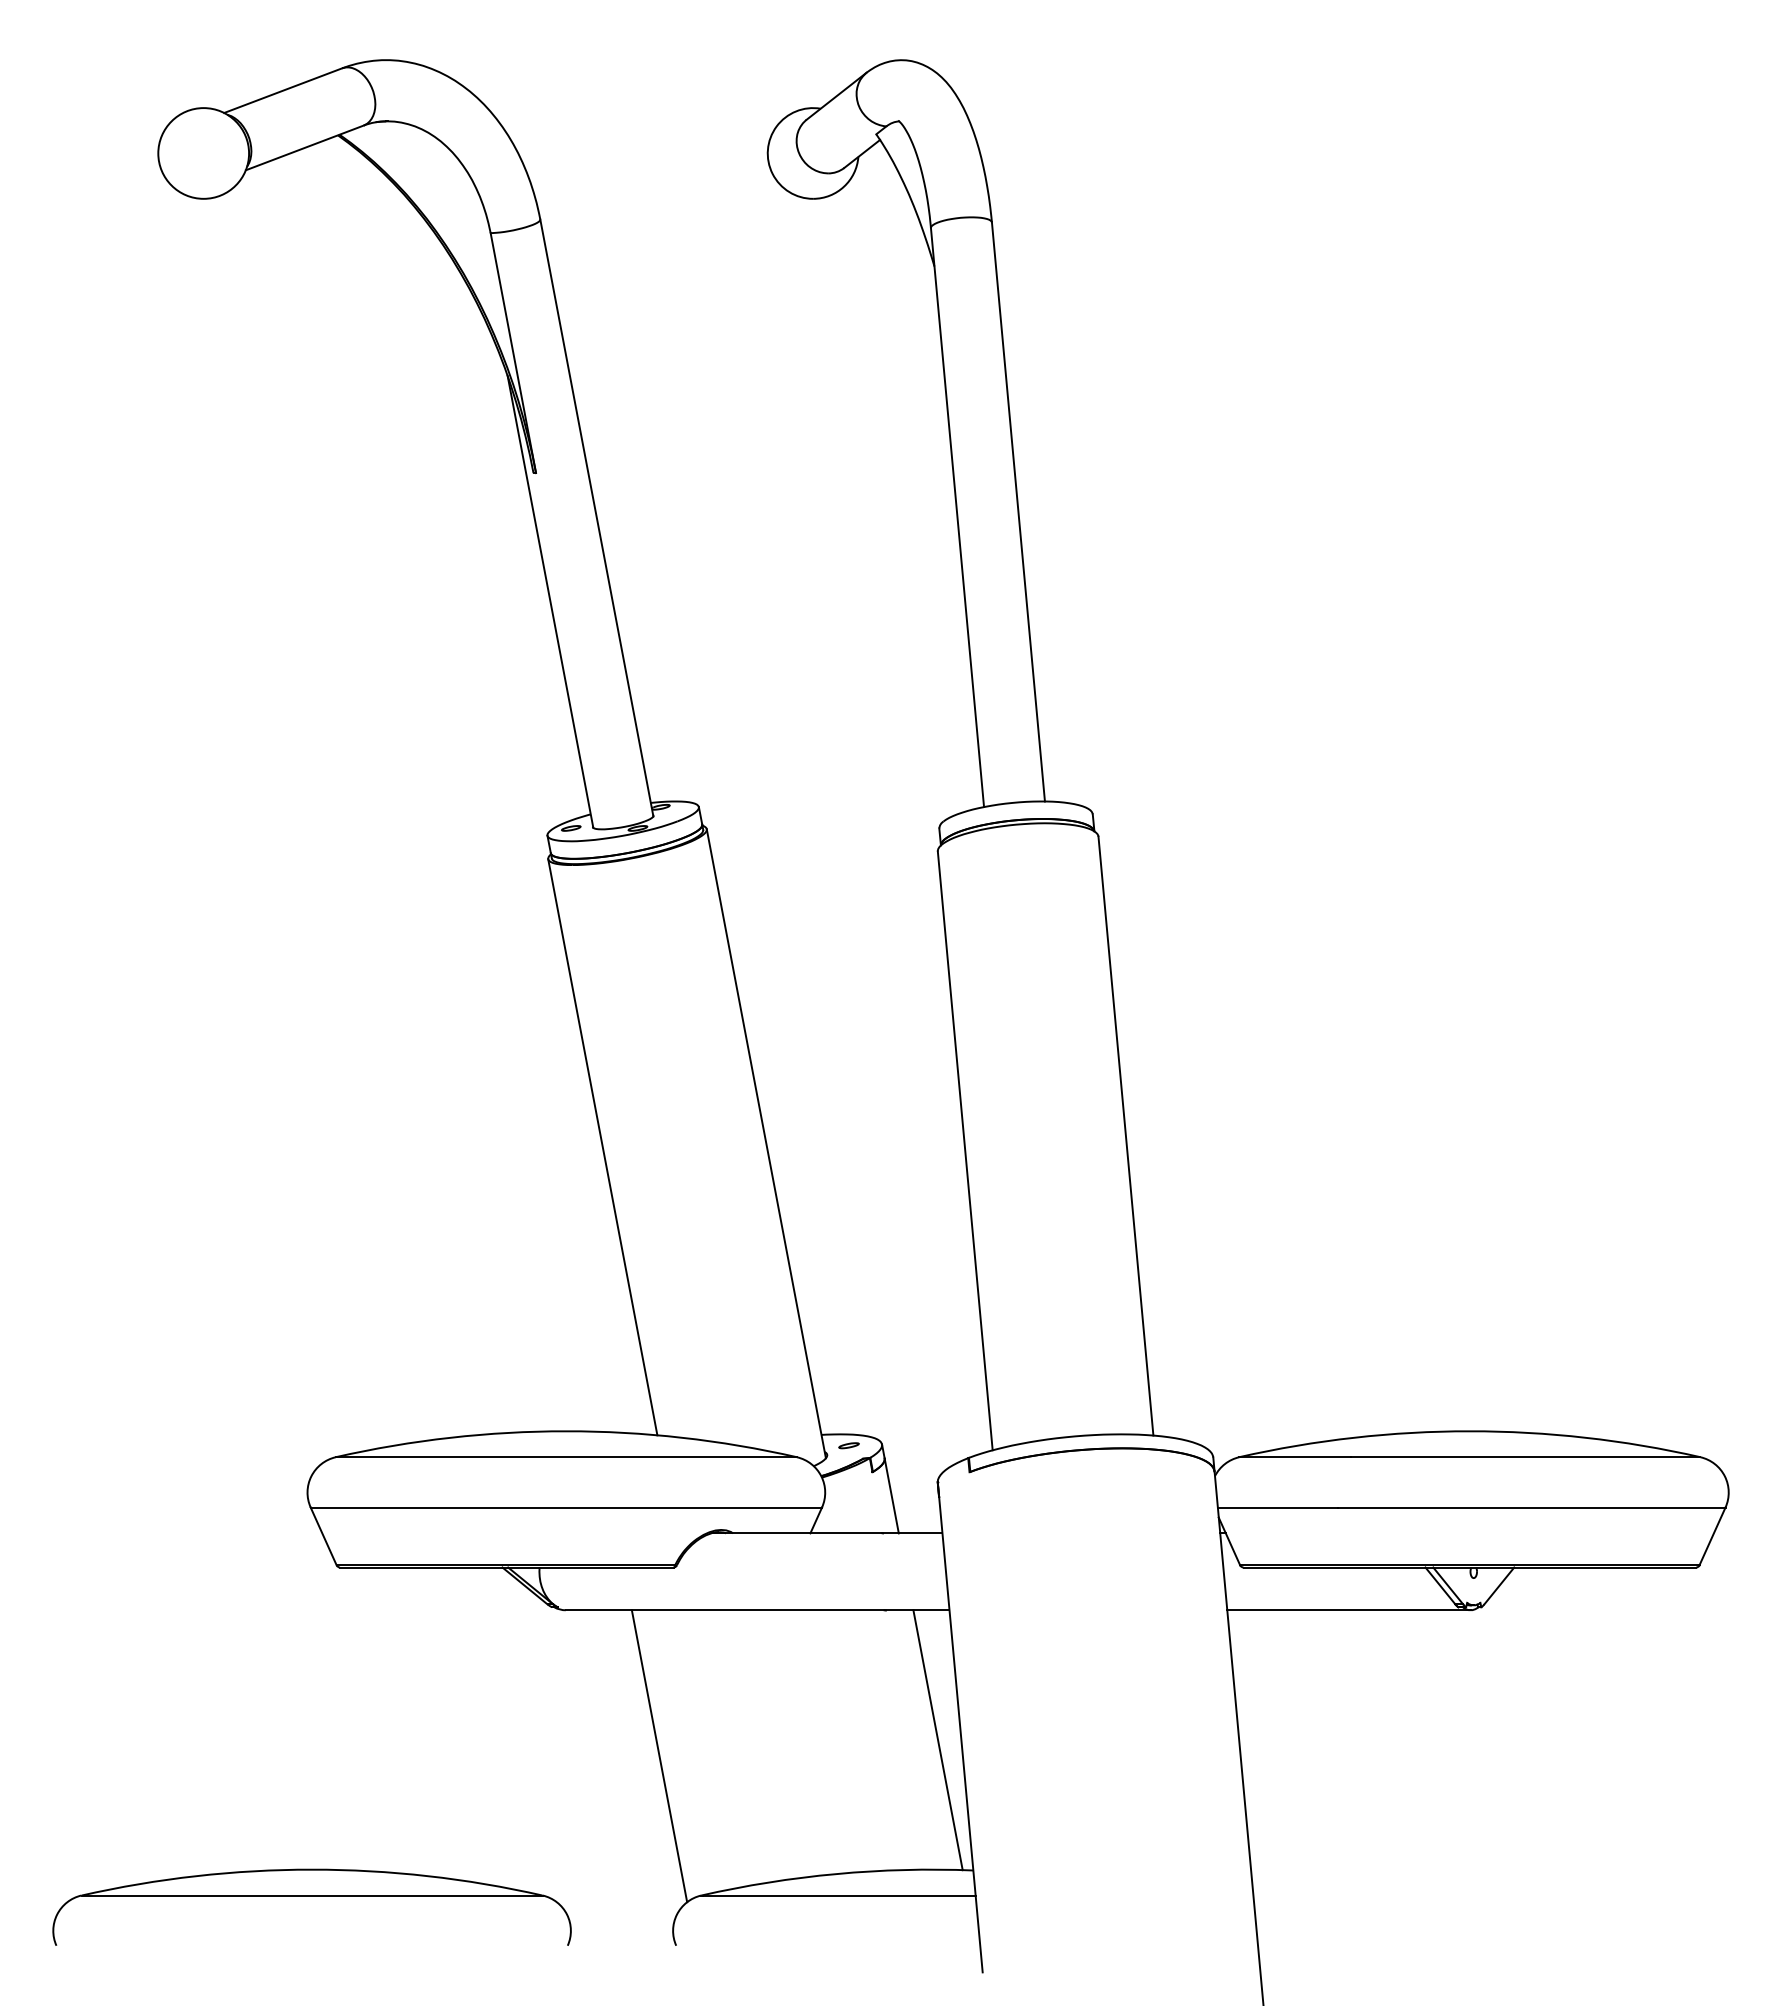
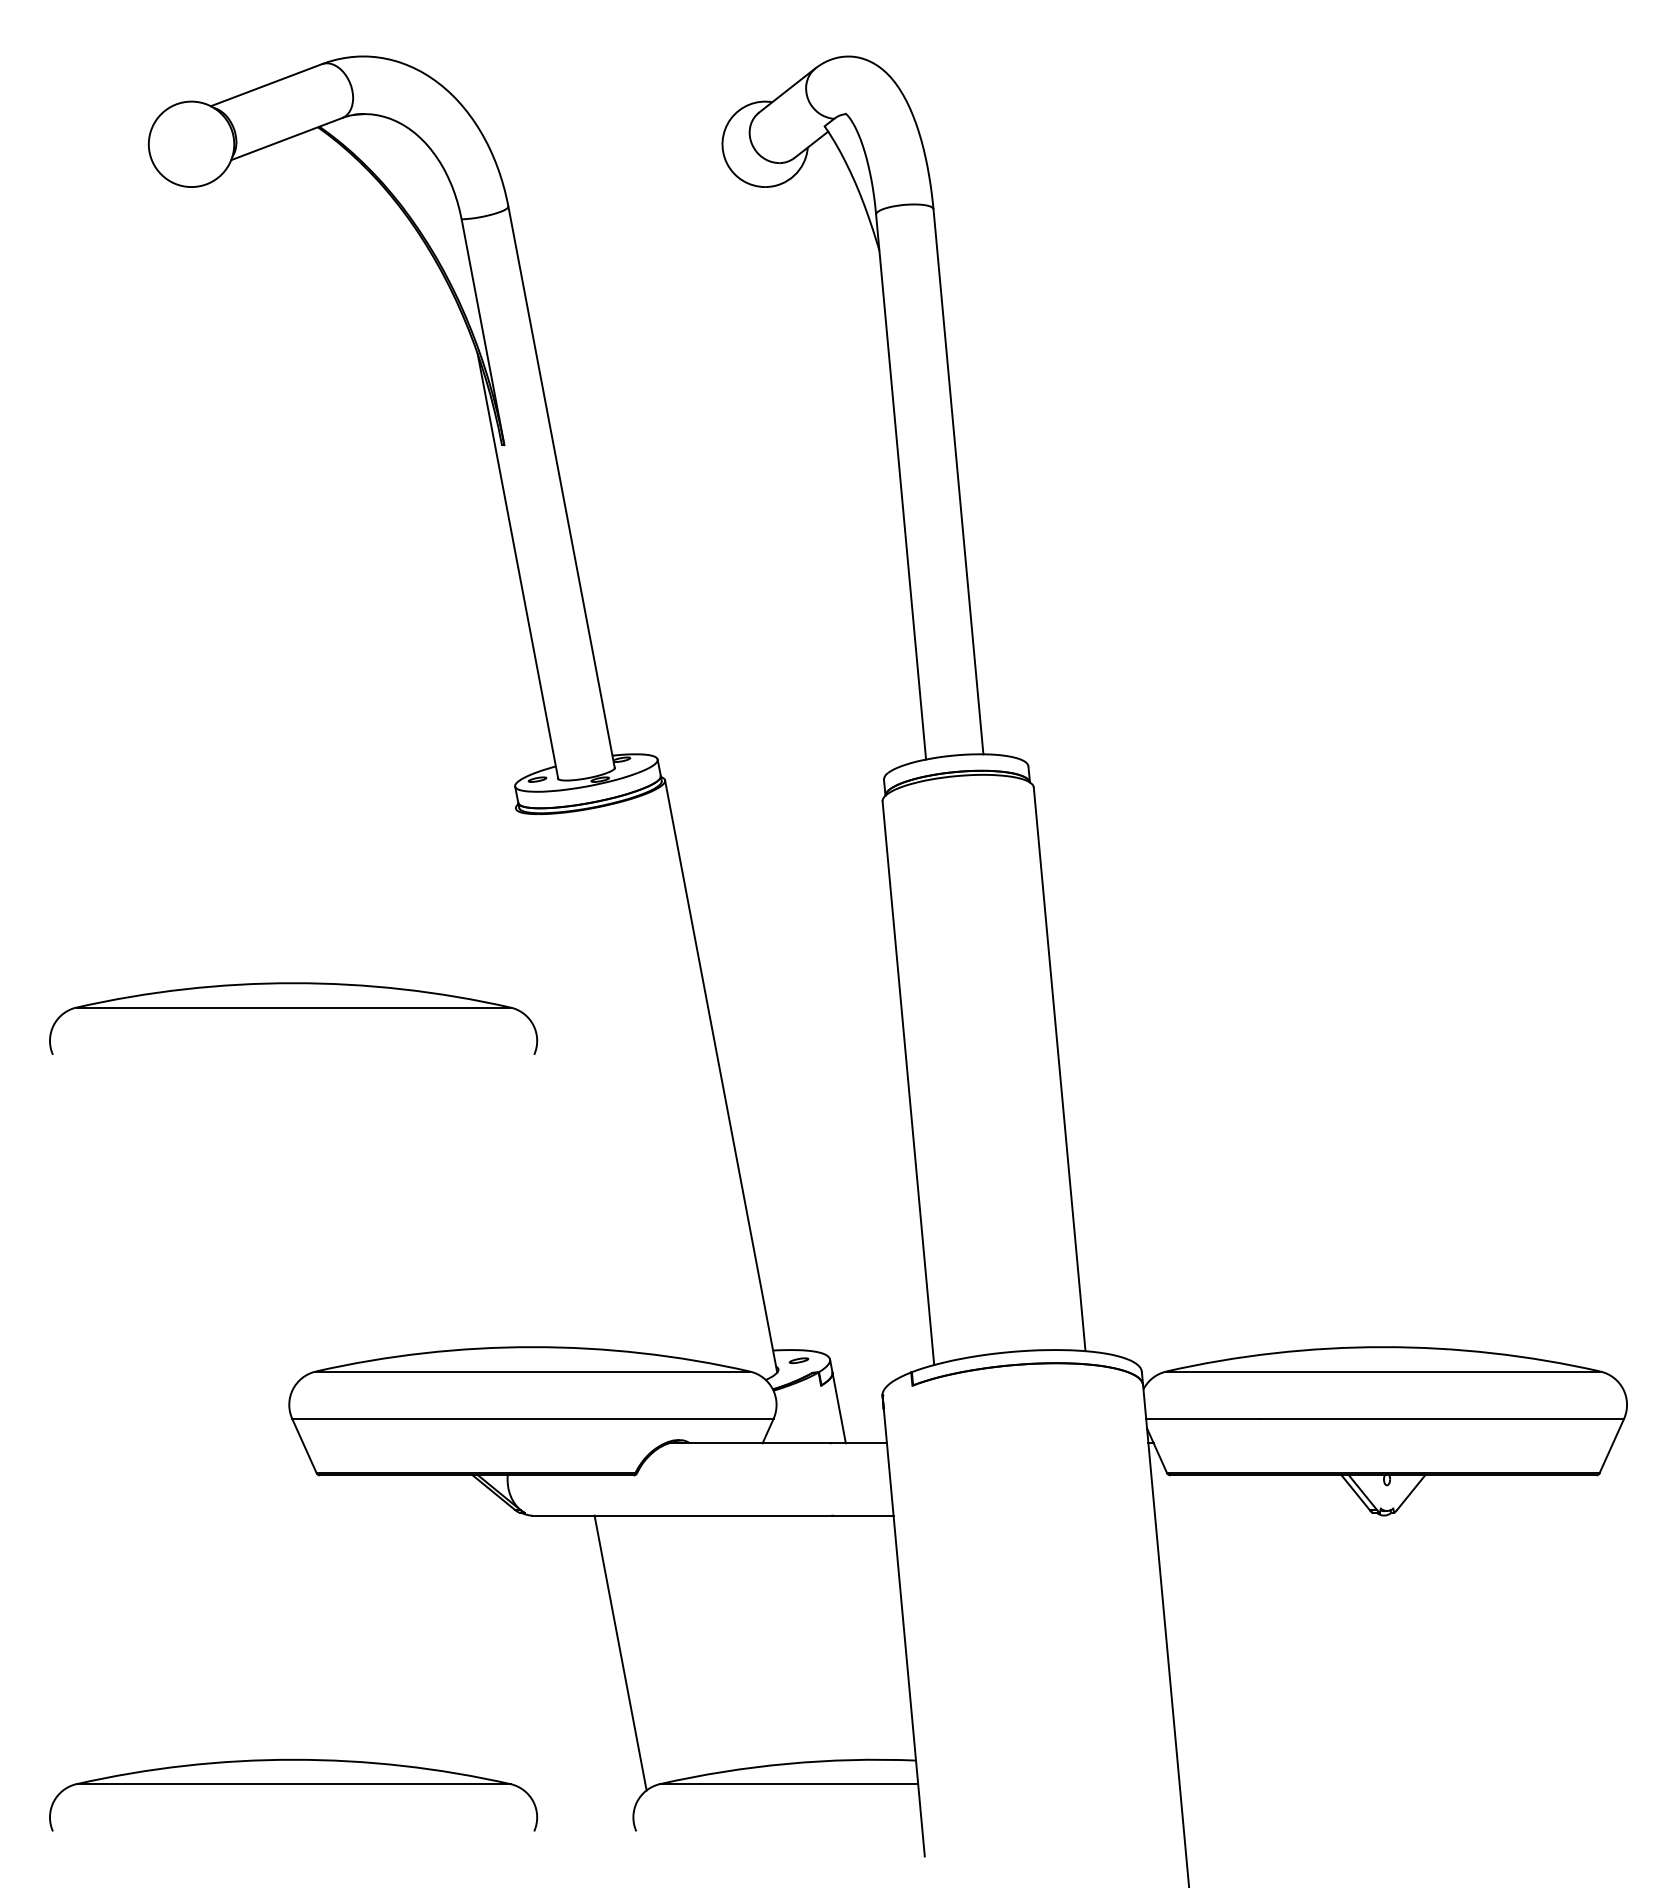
part: (311, 1071) -> (293, 1008), added
line: (602, 1147) -> (566, 1080), removed
line: (1348, 1610) -> (1269, 1515), removed
line: (937, 1740) -> (882, 1638), removed

